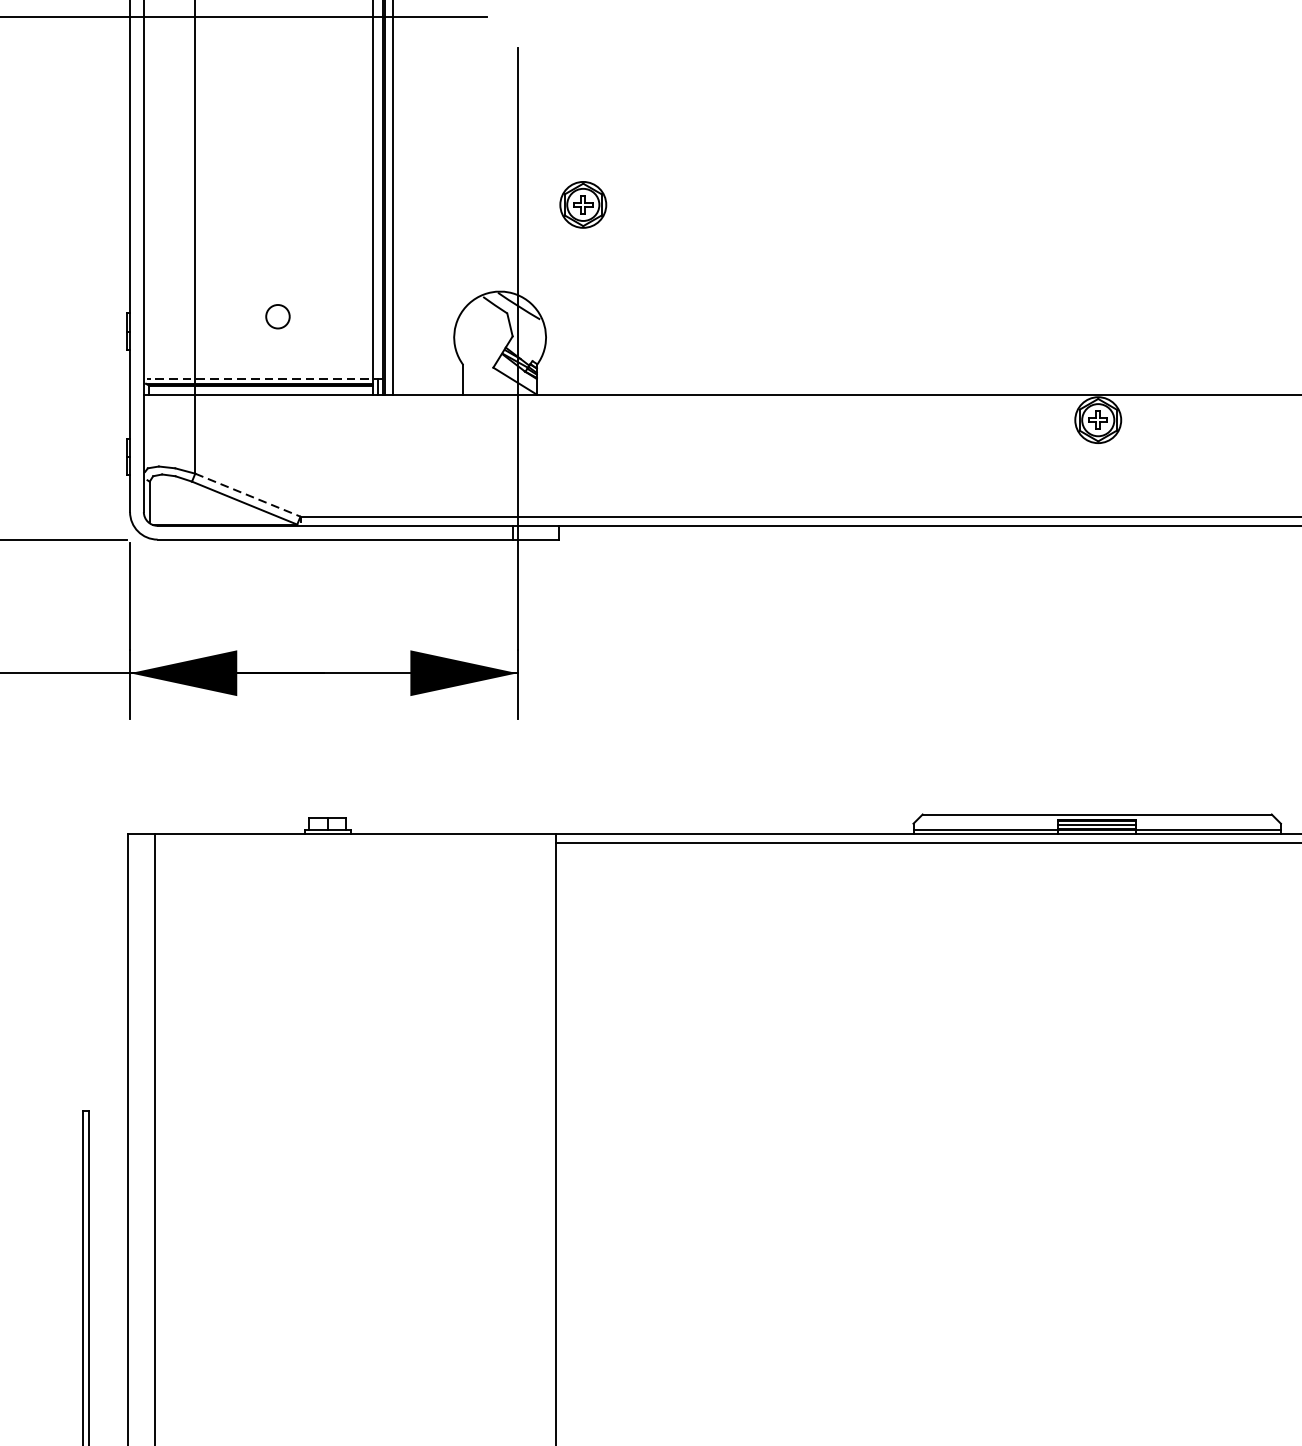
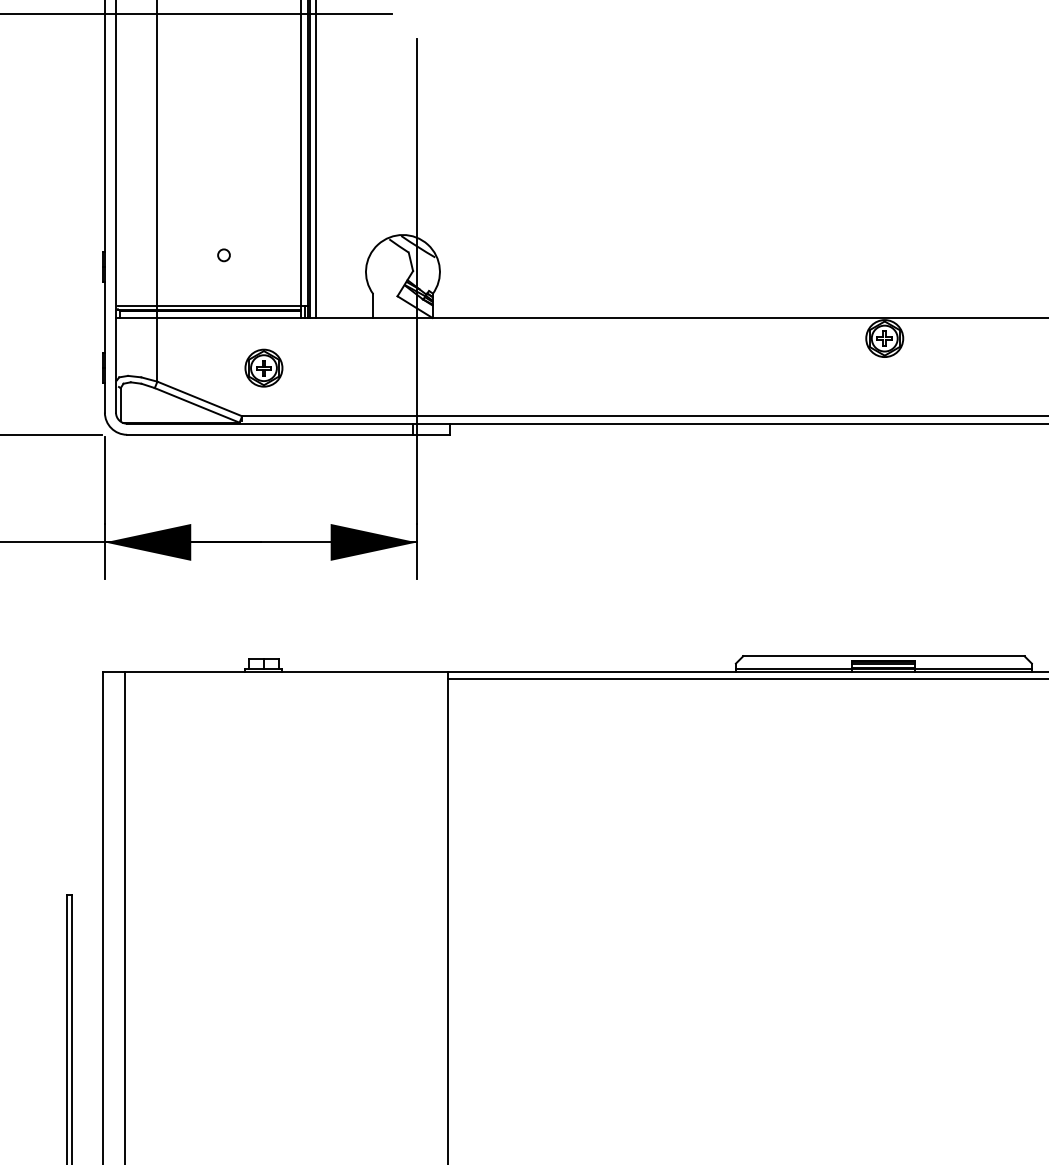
part: (582, 204) -> (263, 367), moved
circle: (277, 317) -> (223, 255), size x0.62
line: (263, 379) -> (212, 305), dashed -> solid
line: (247, 494) -> (199, 398), dashed -> solid

